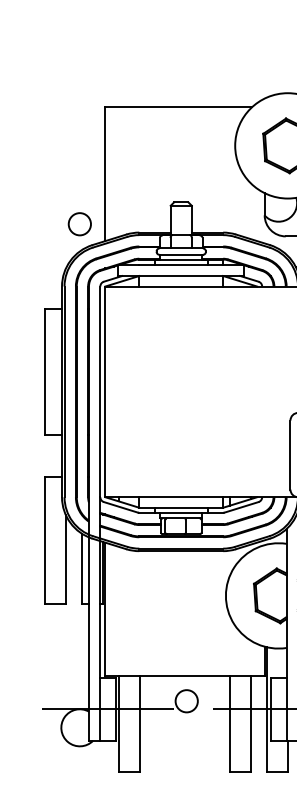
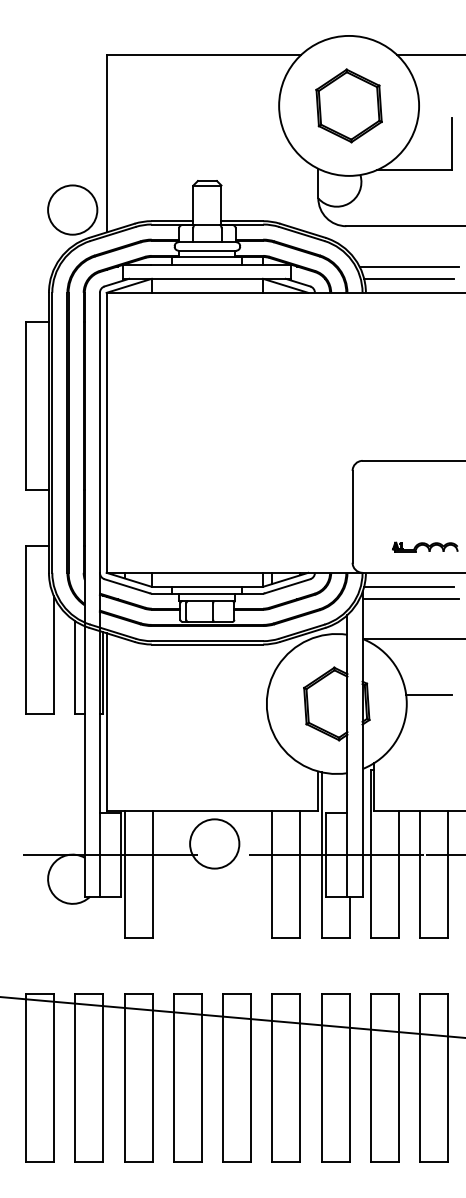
circle: (79, 223) -> (72, 209), size x1.67
circle: (186, 700) -> (214, 843), size x1.67

